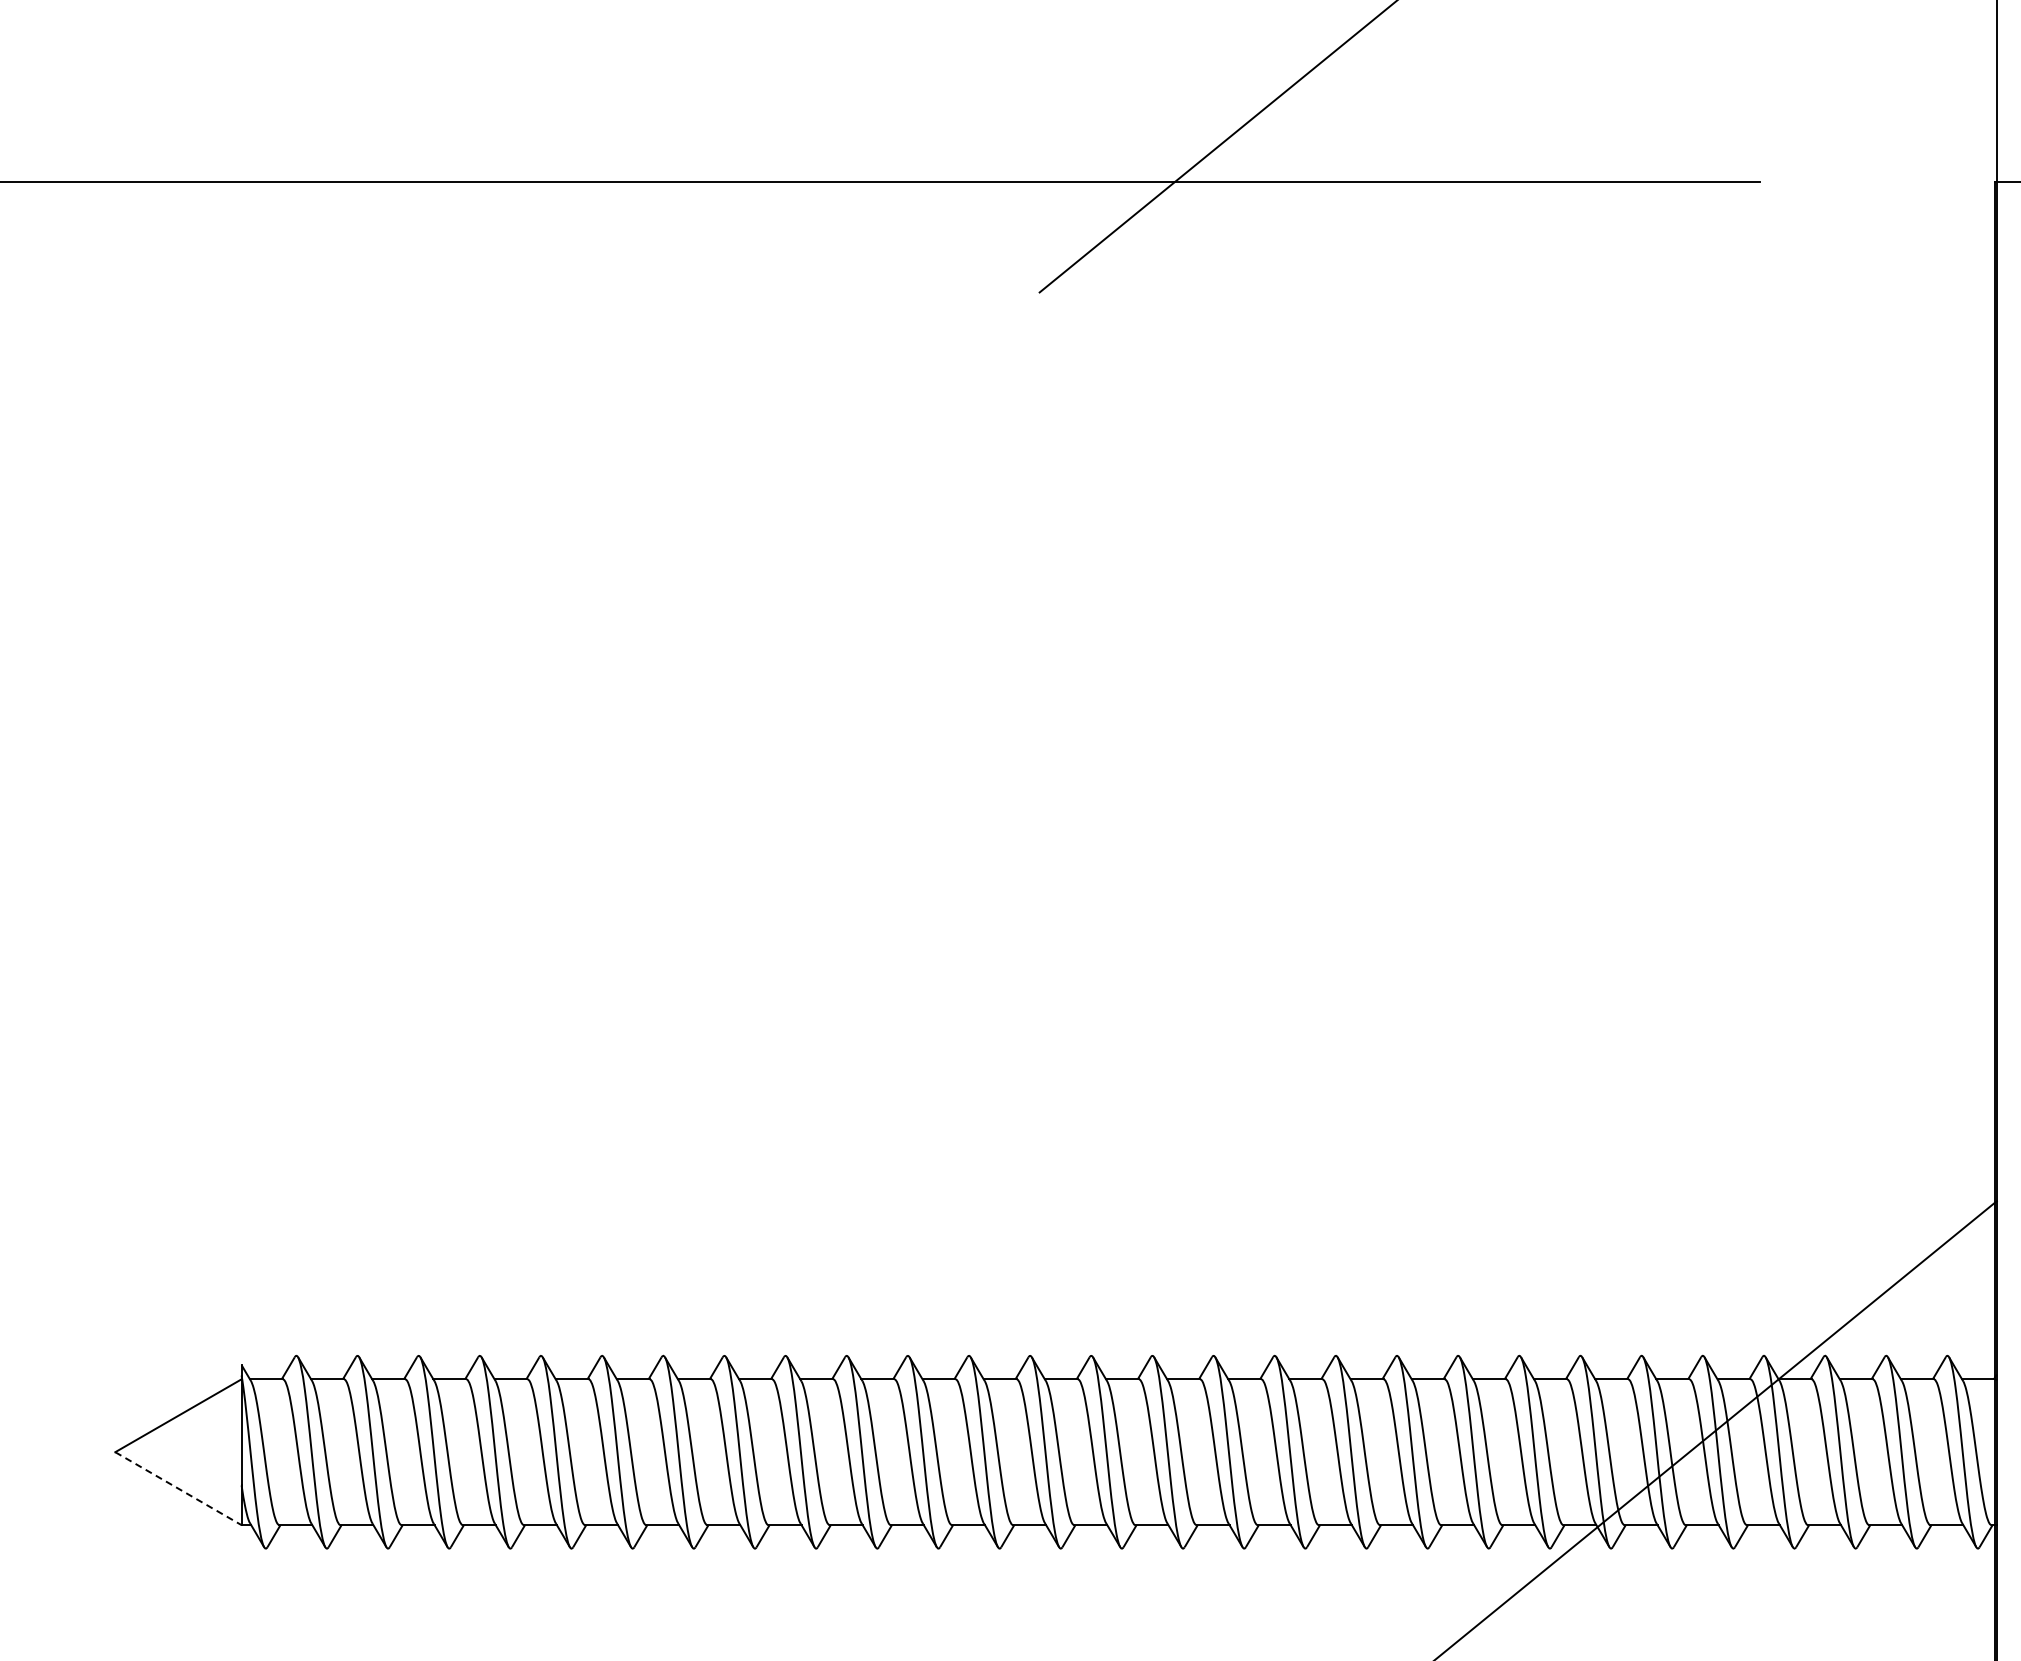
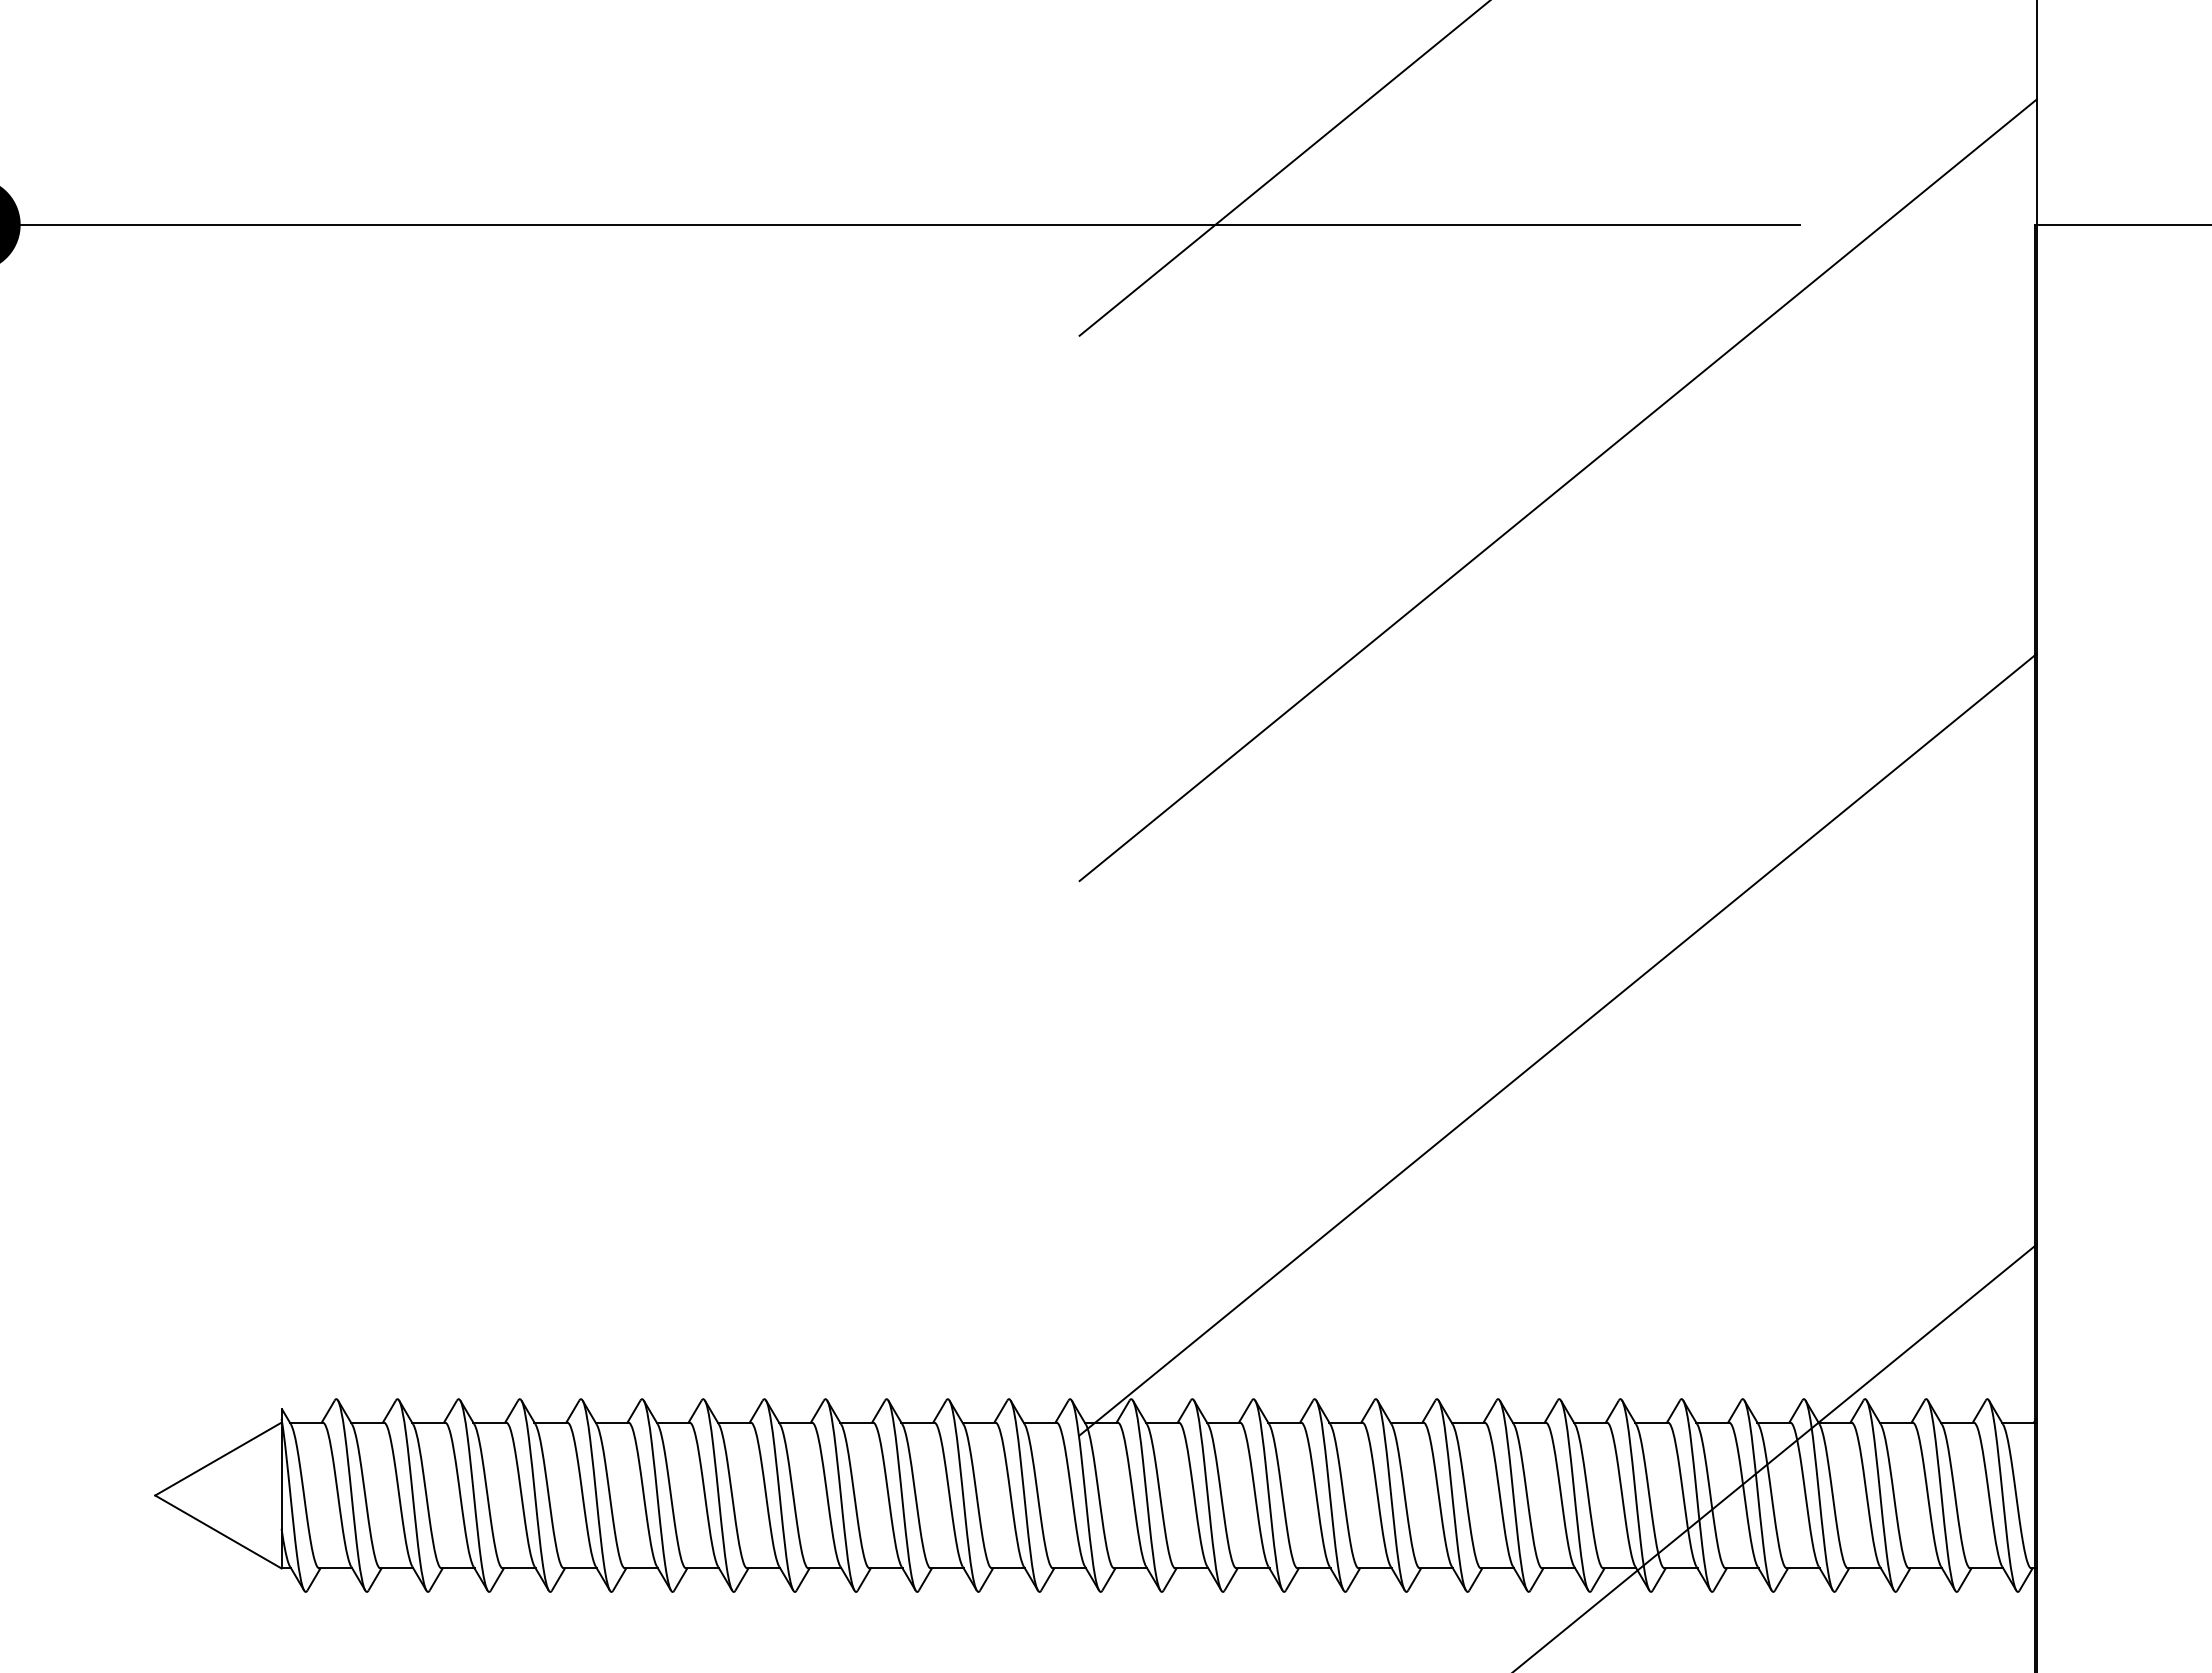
line: (1517, 447) -> (1557, 490), added
line: (1517, 1001) -> (1557, 1044), added
line: (178, 1489) -> (218, 1532), dashed -> solid

